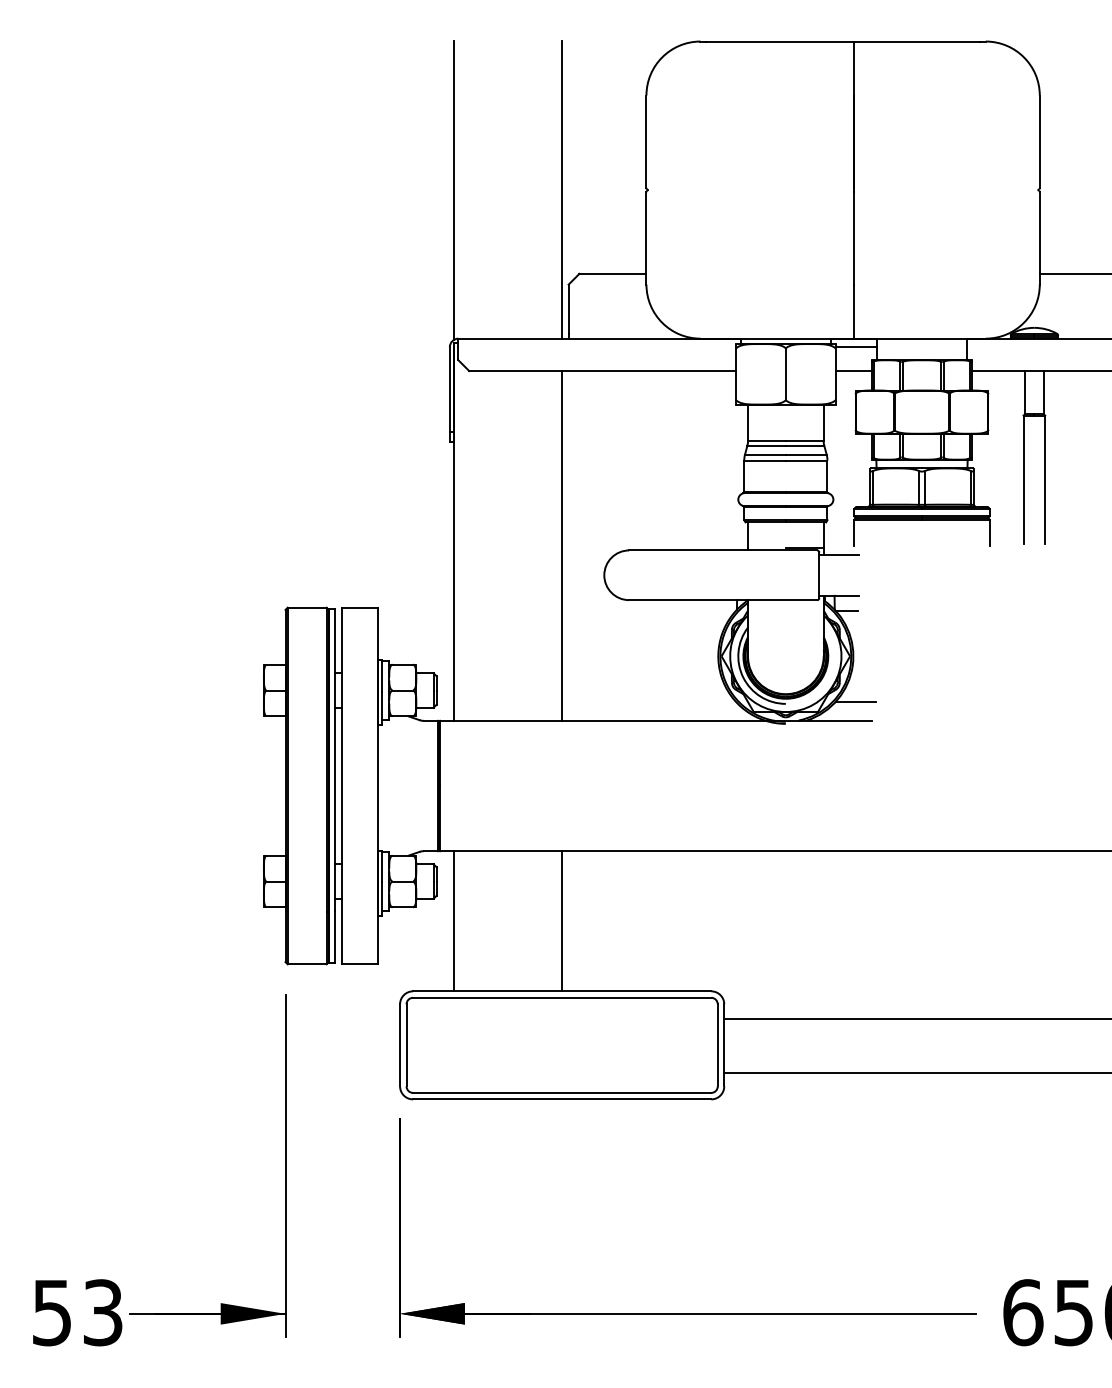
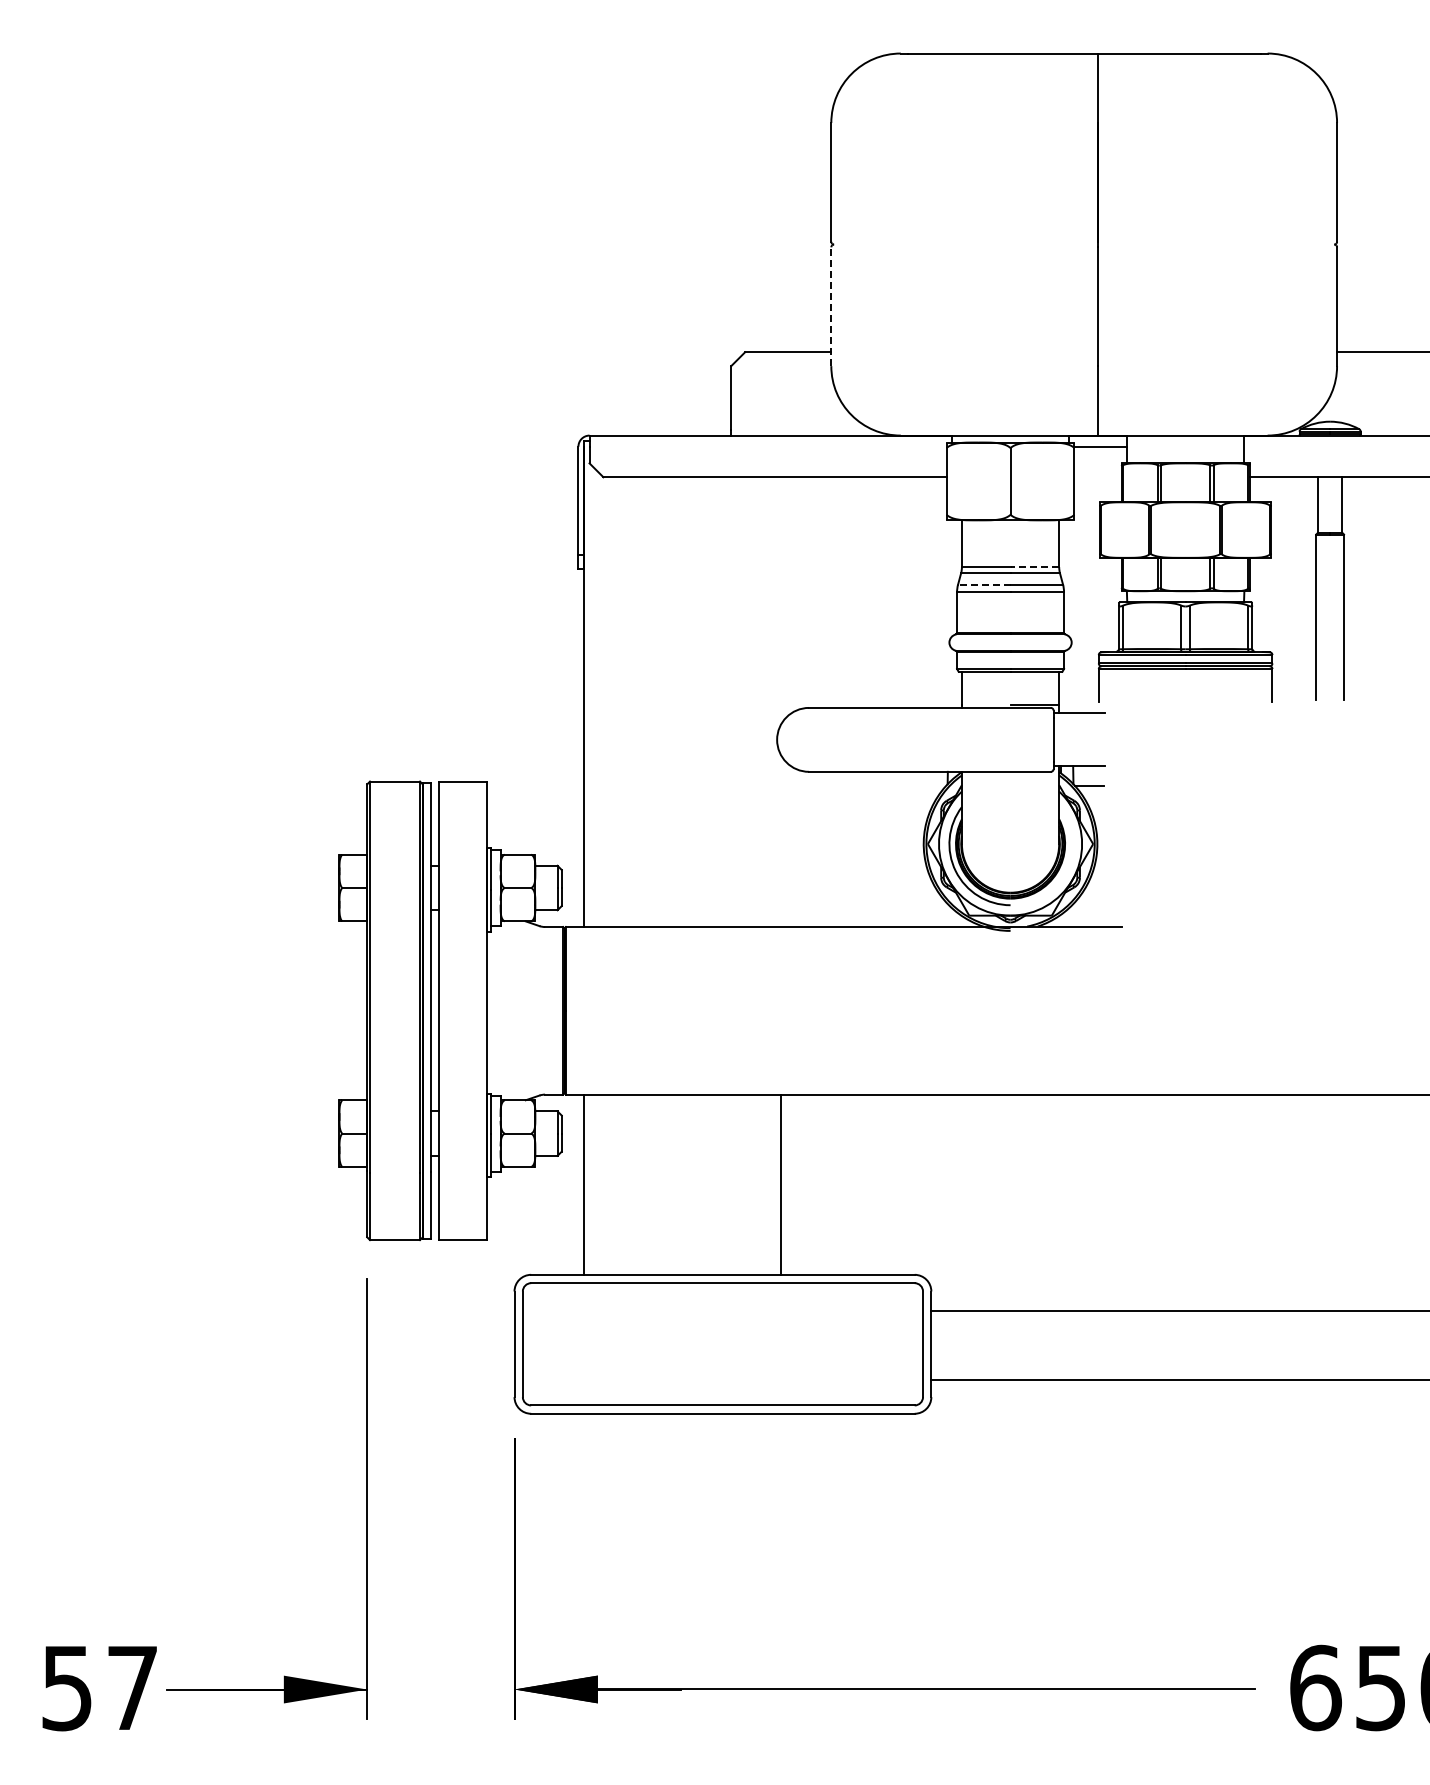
line: (453, 190) -> (583, 245), removed
line: (561, 190) -> (722, 244), removed
line: (646, 238) -> (831, 306), solid -> dashed
line: (853, 371) -> (1097, 477), removed
line: (804, 441) -> (1034, 567), solid -> dashed
line: (764, 454) -> (983, 584), solid -> dashed
line: (561, 546) -> (722, 702), removed
line: (855, 701) -> (1100, 902), removed
line: (561, 921) -> (780, 1184), moved
text: (102, 1313) -> (132, 1688), 53 -> 57

